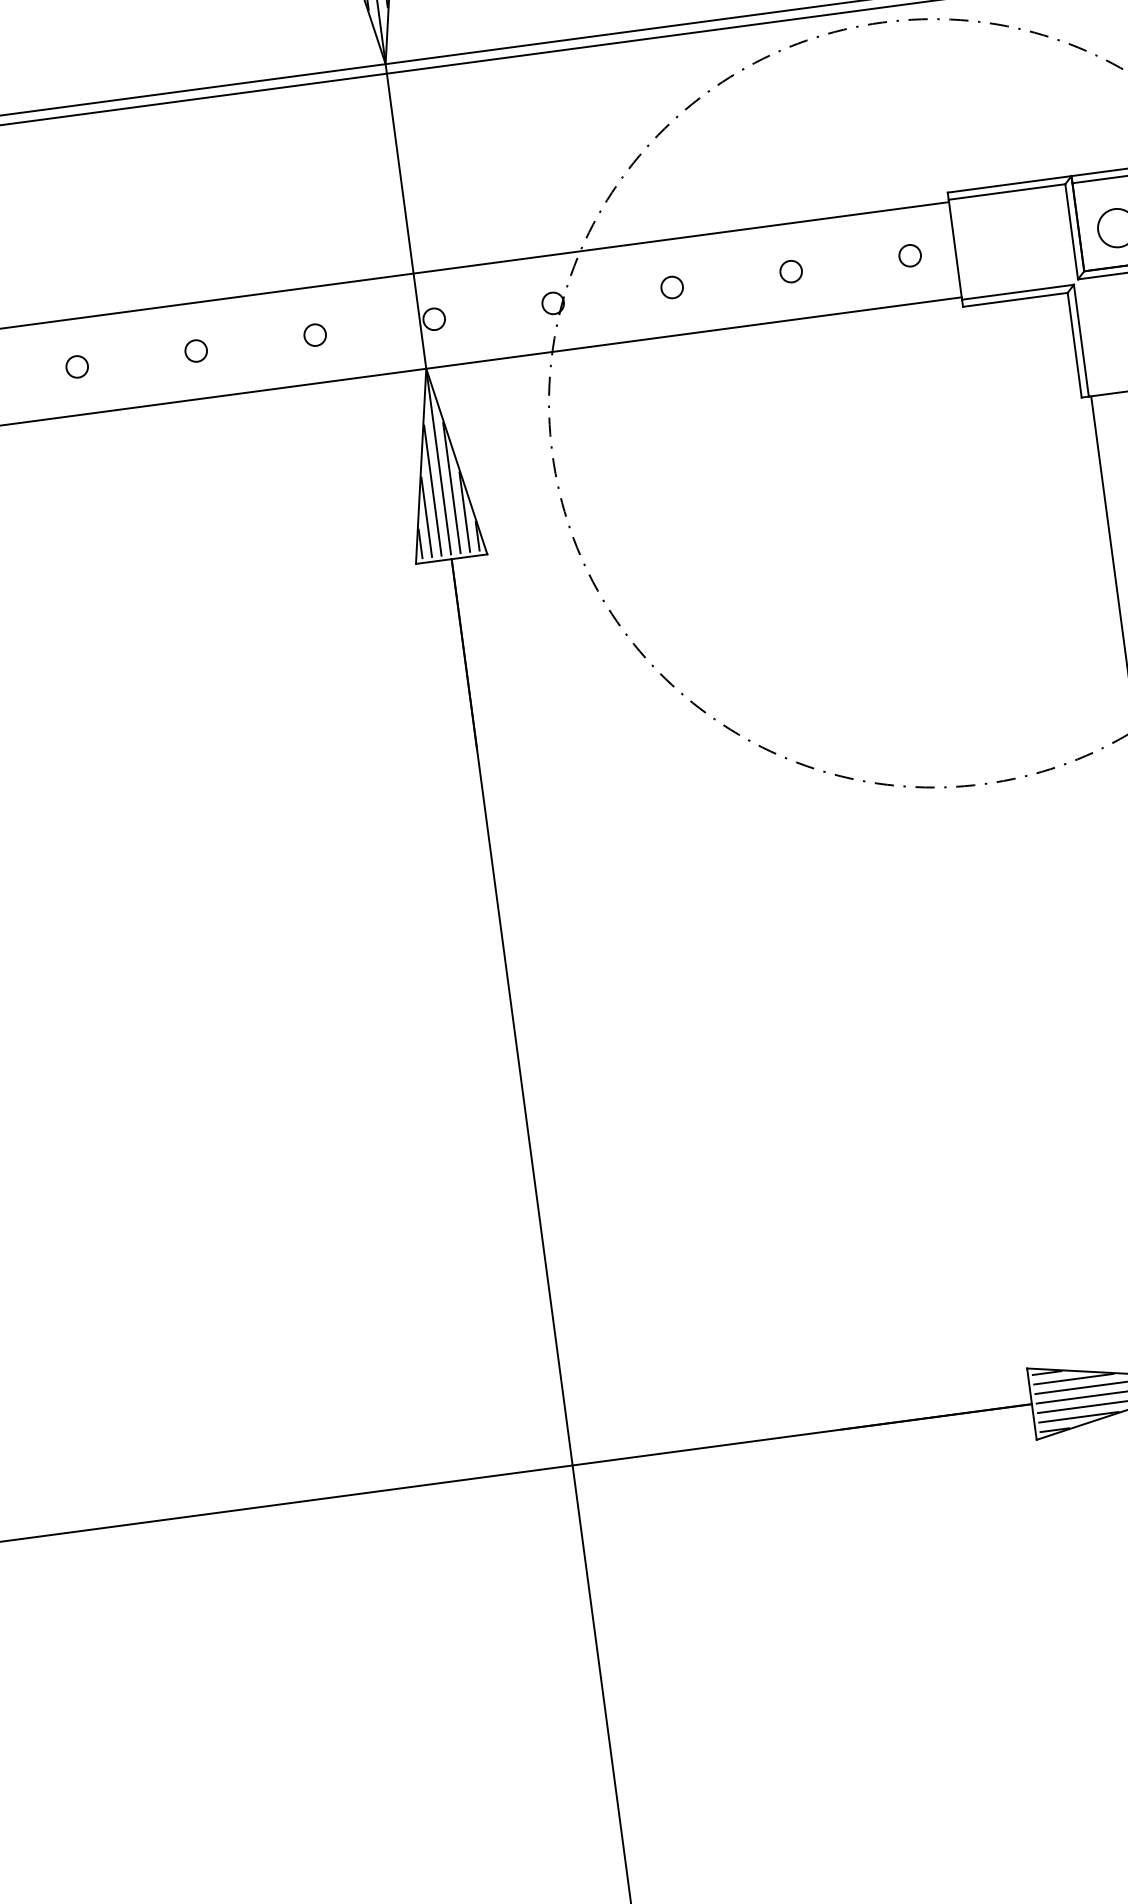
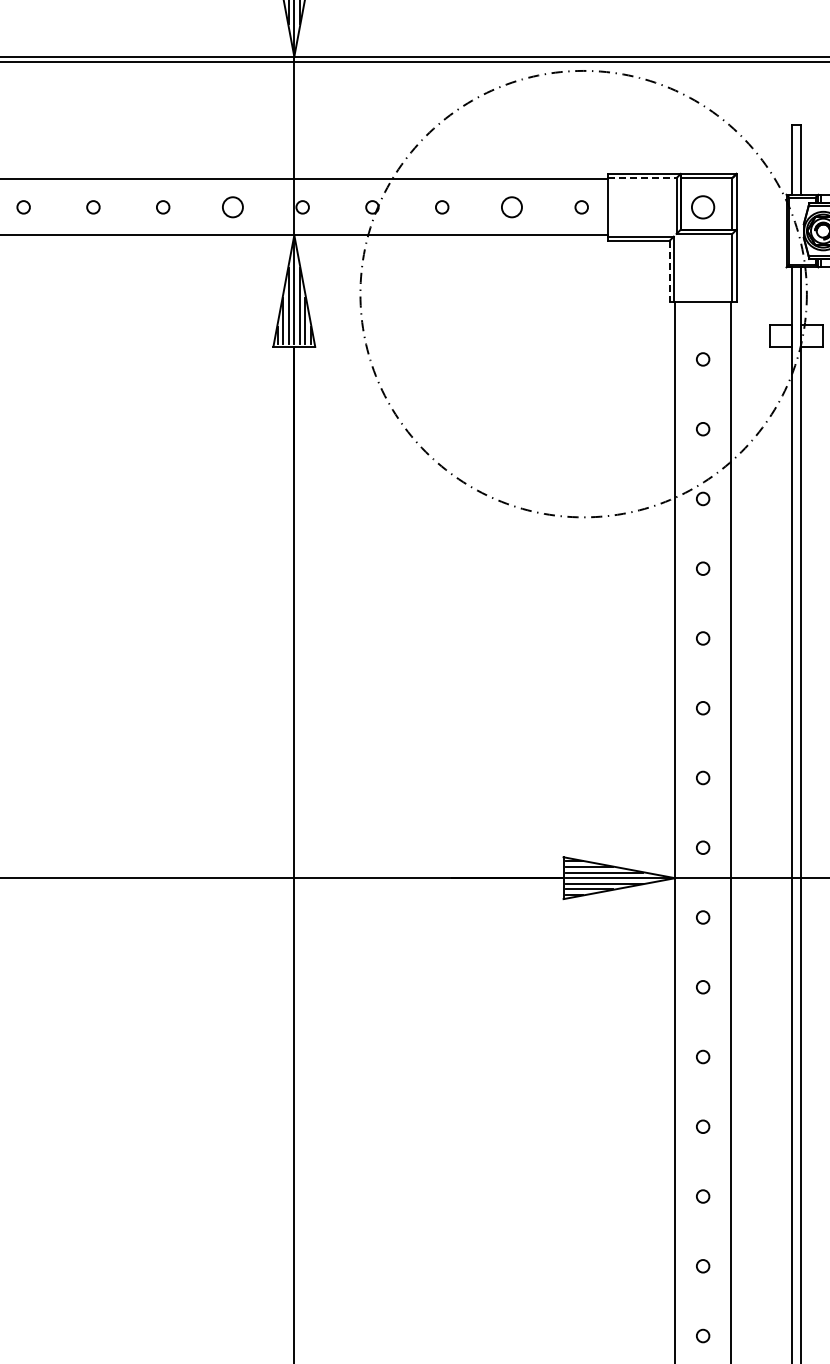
line: (1007, 192) -> (642, 178), solid -> dashed
circle: (790, 271) -> (511, 207), size x1.6
circle: (314, 335) -> (232, 207), size x1.6
line: (1074, 345) -> (669, 271), solid -> dashed

